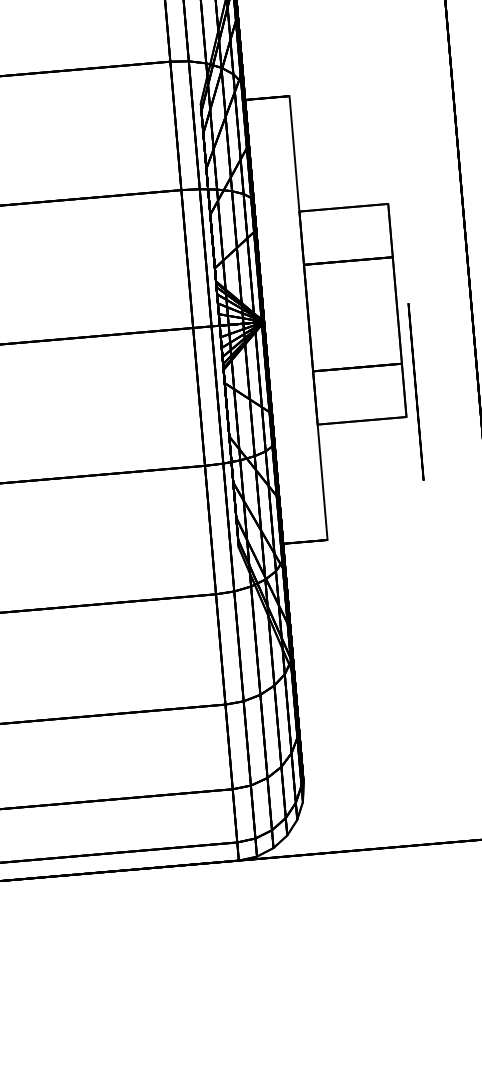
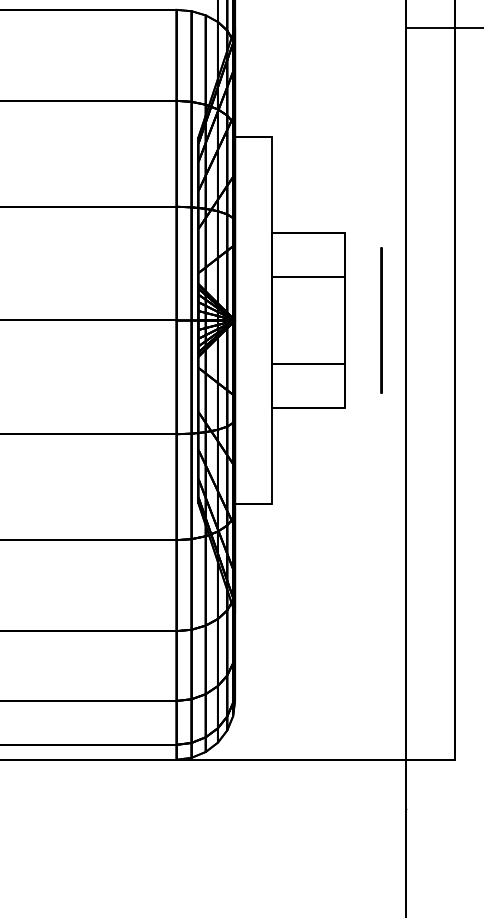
circle: (416, 391) -> (381, 320), moved

